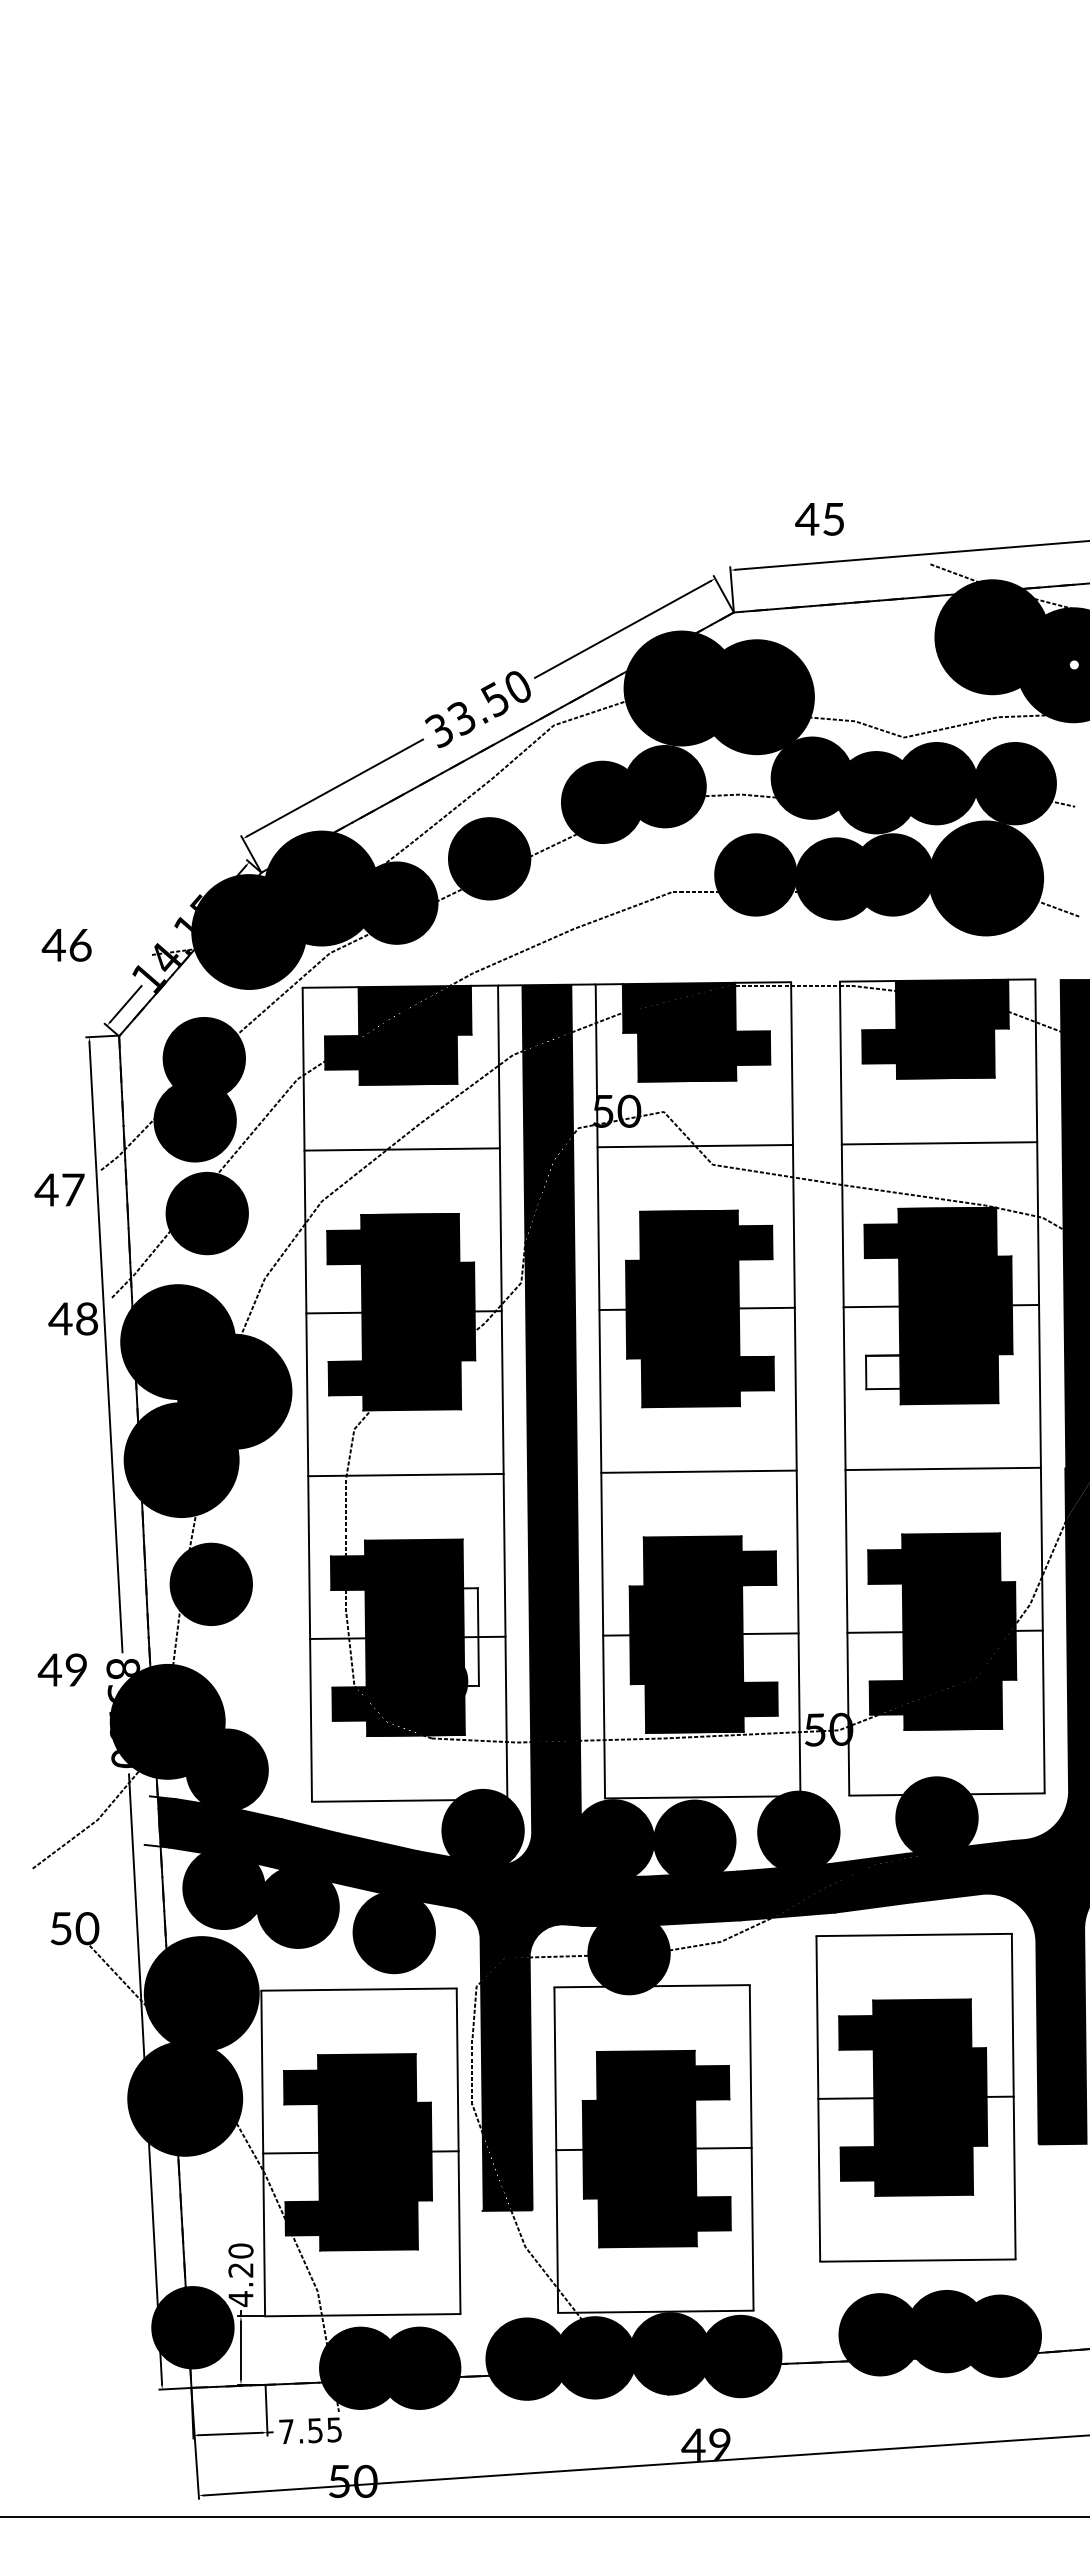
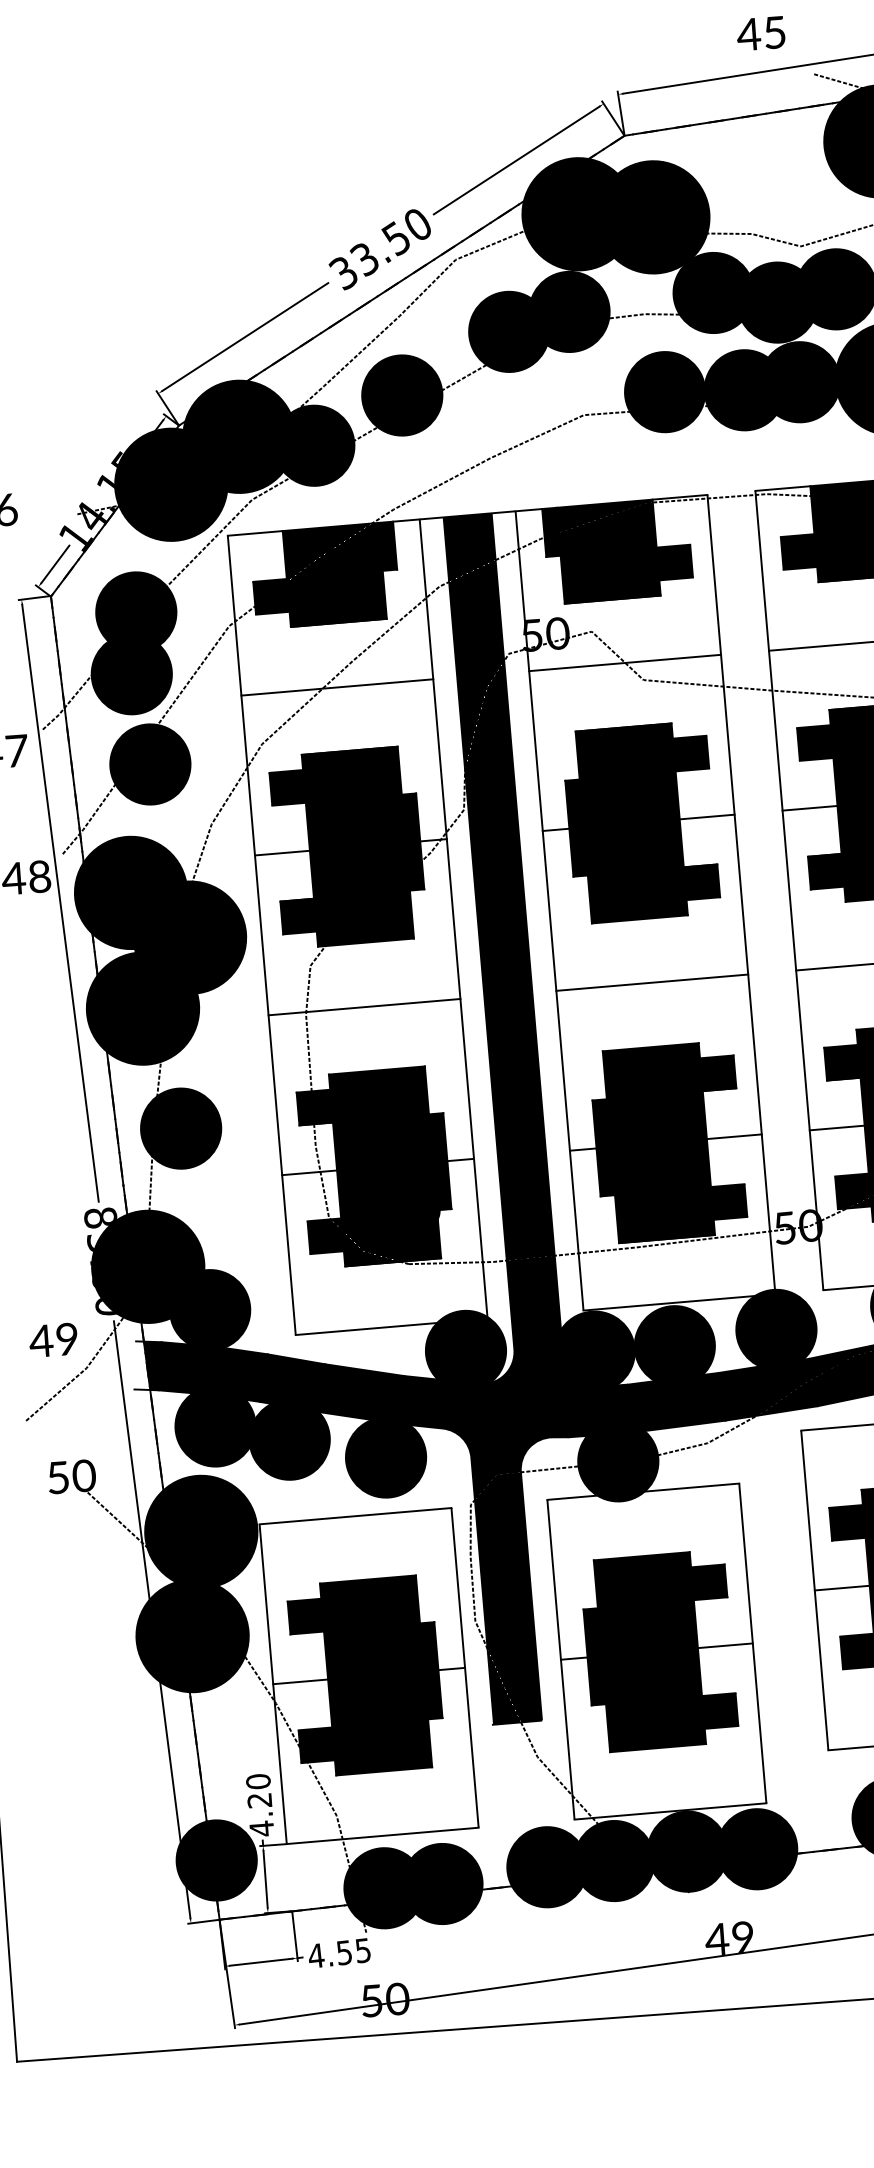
text: (819, 519) -> (760, 33), moved
fill: (882, 1372) -> (825, 871), added
fill: (470, 1637) -> (439, 1162), added
text: (61, 1669) -> (52, 1339), moved
text: (286, 2431) -> (316, 1955), 7.55 -> 4.55

